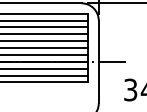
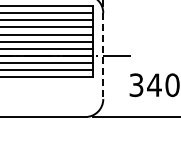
line: (98, 62) -> (103, 56), solid -> dashed

